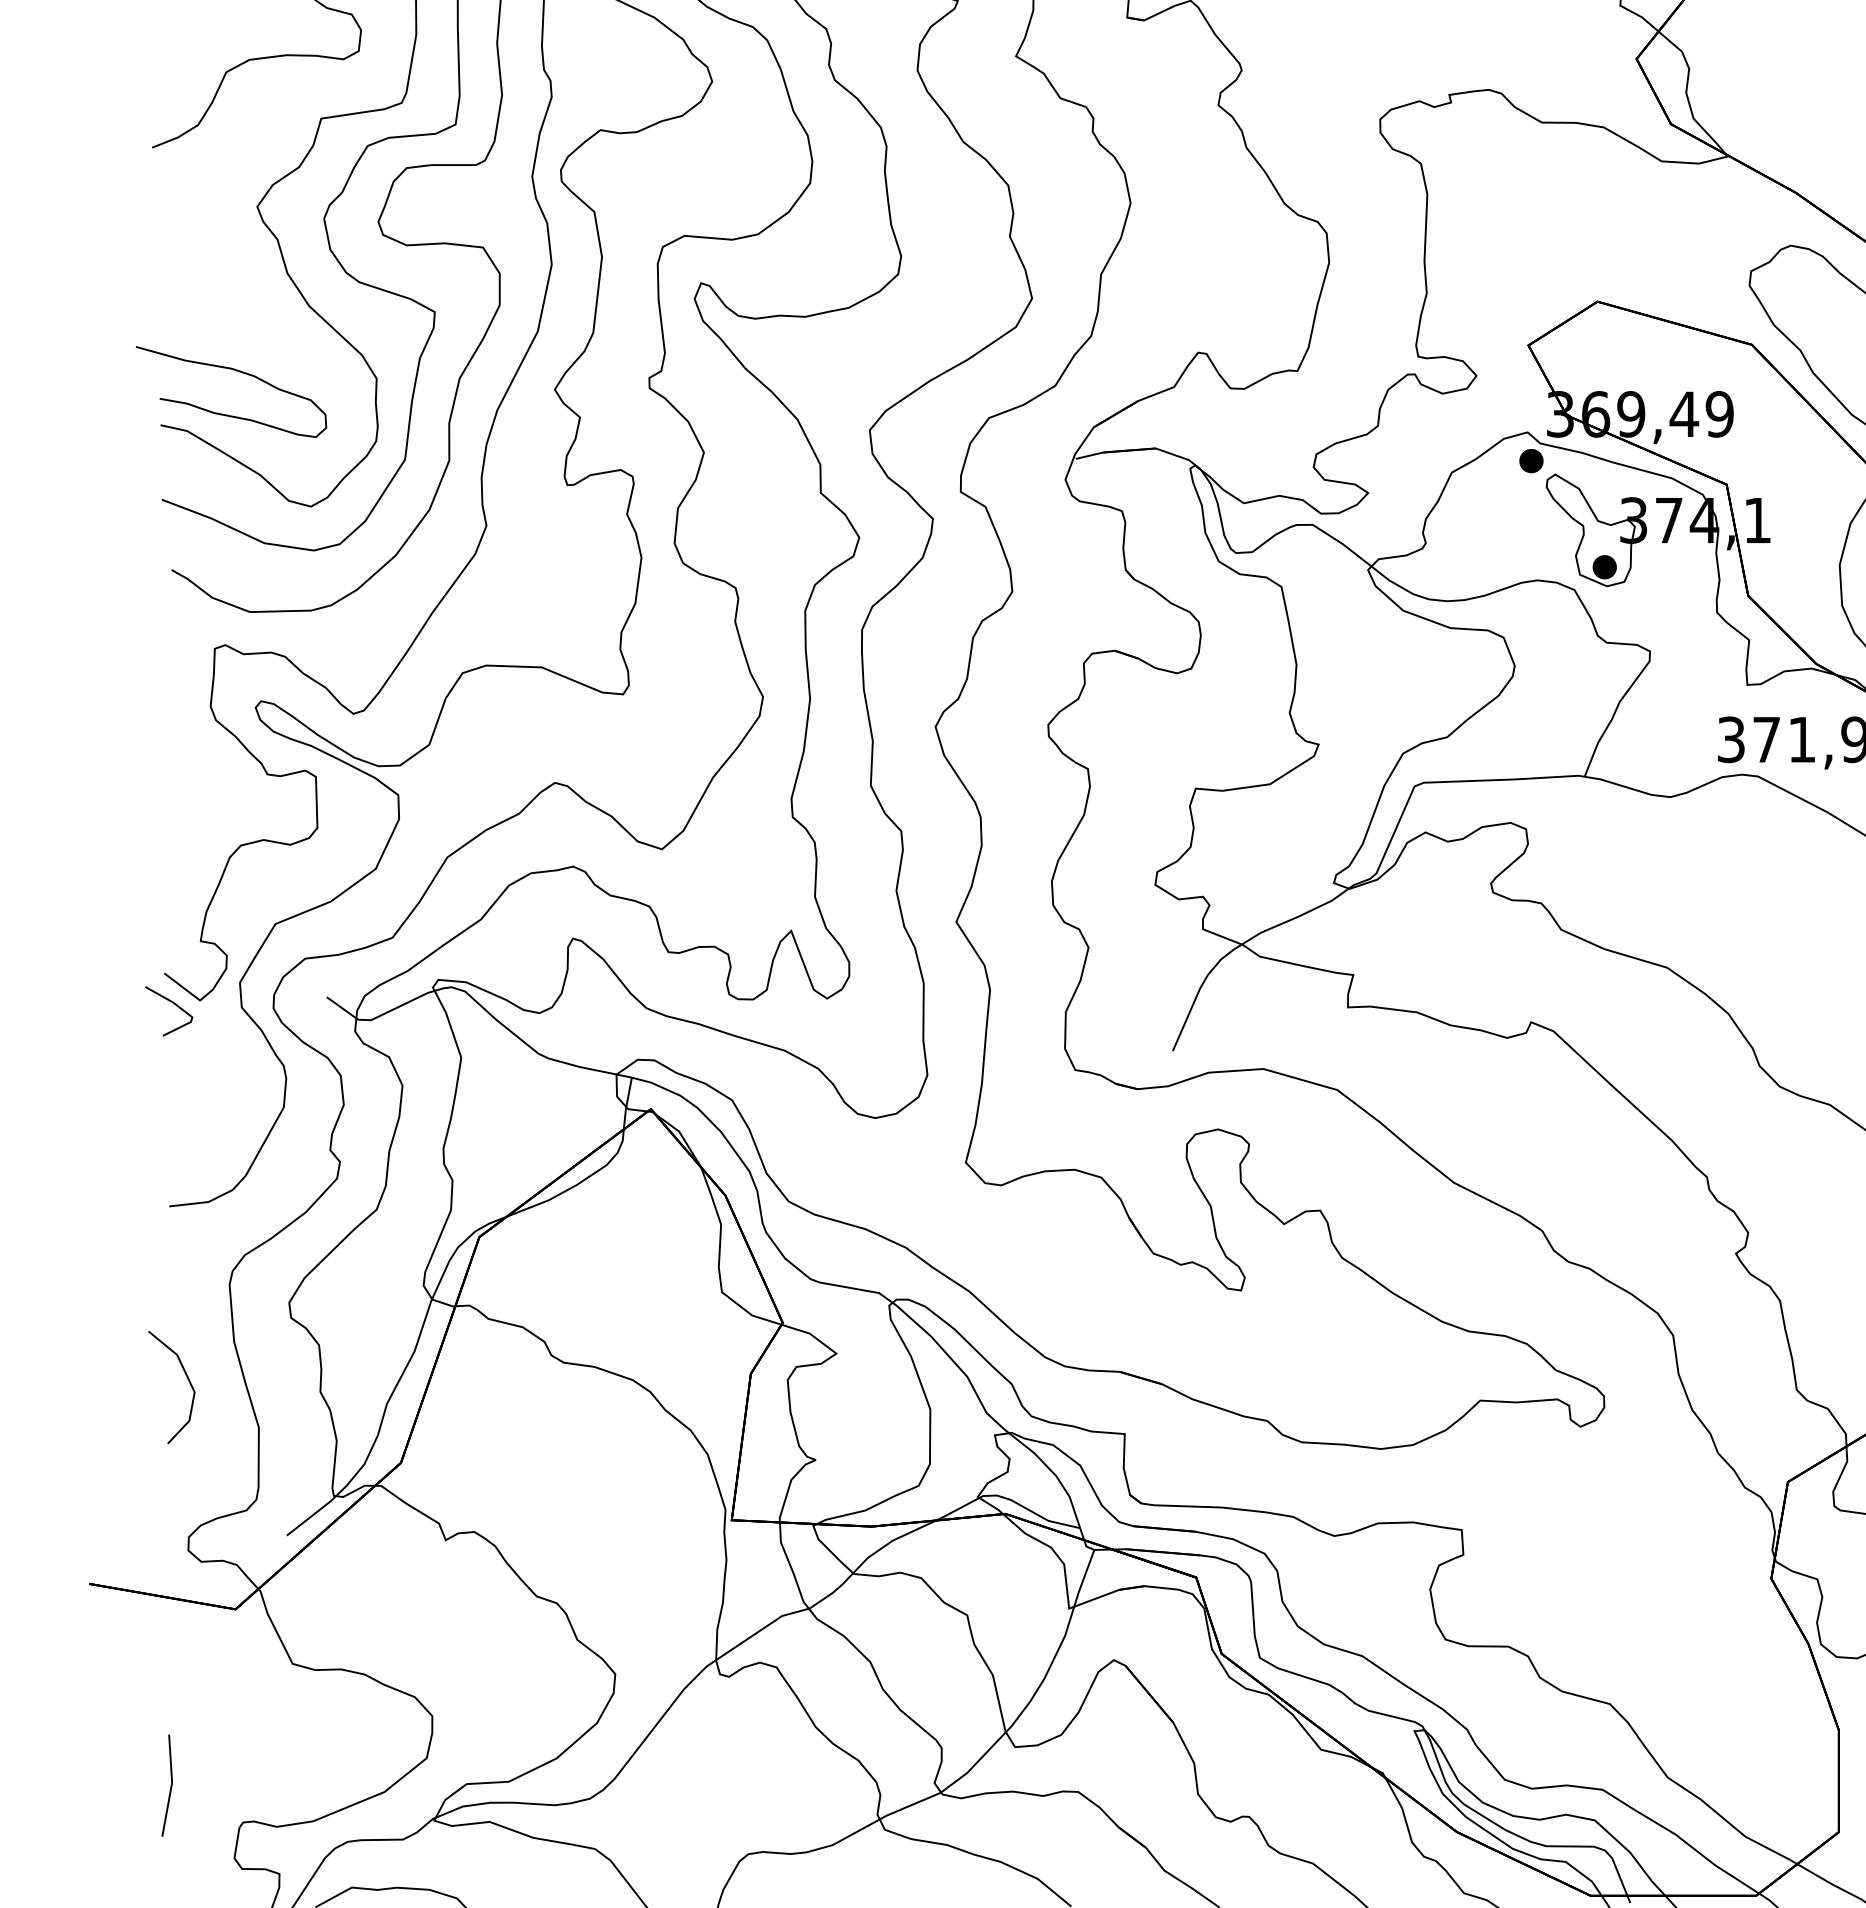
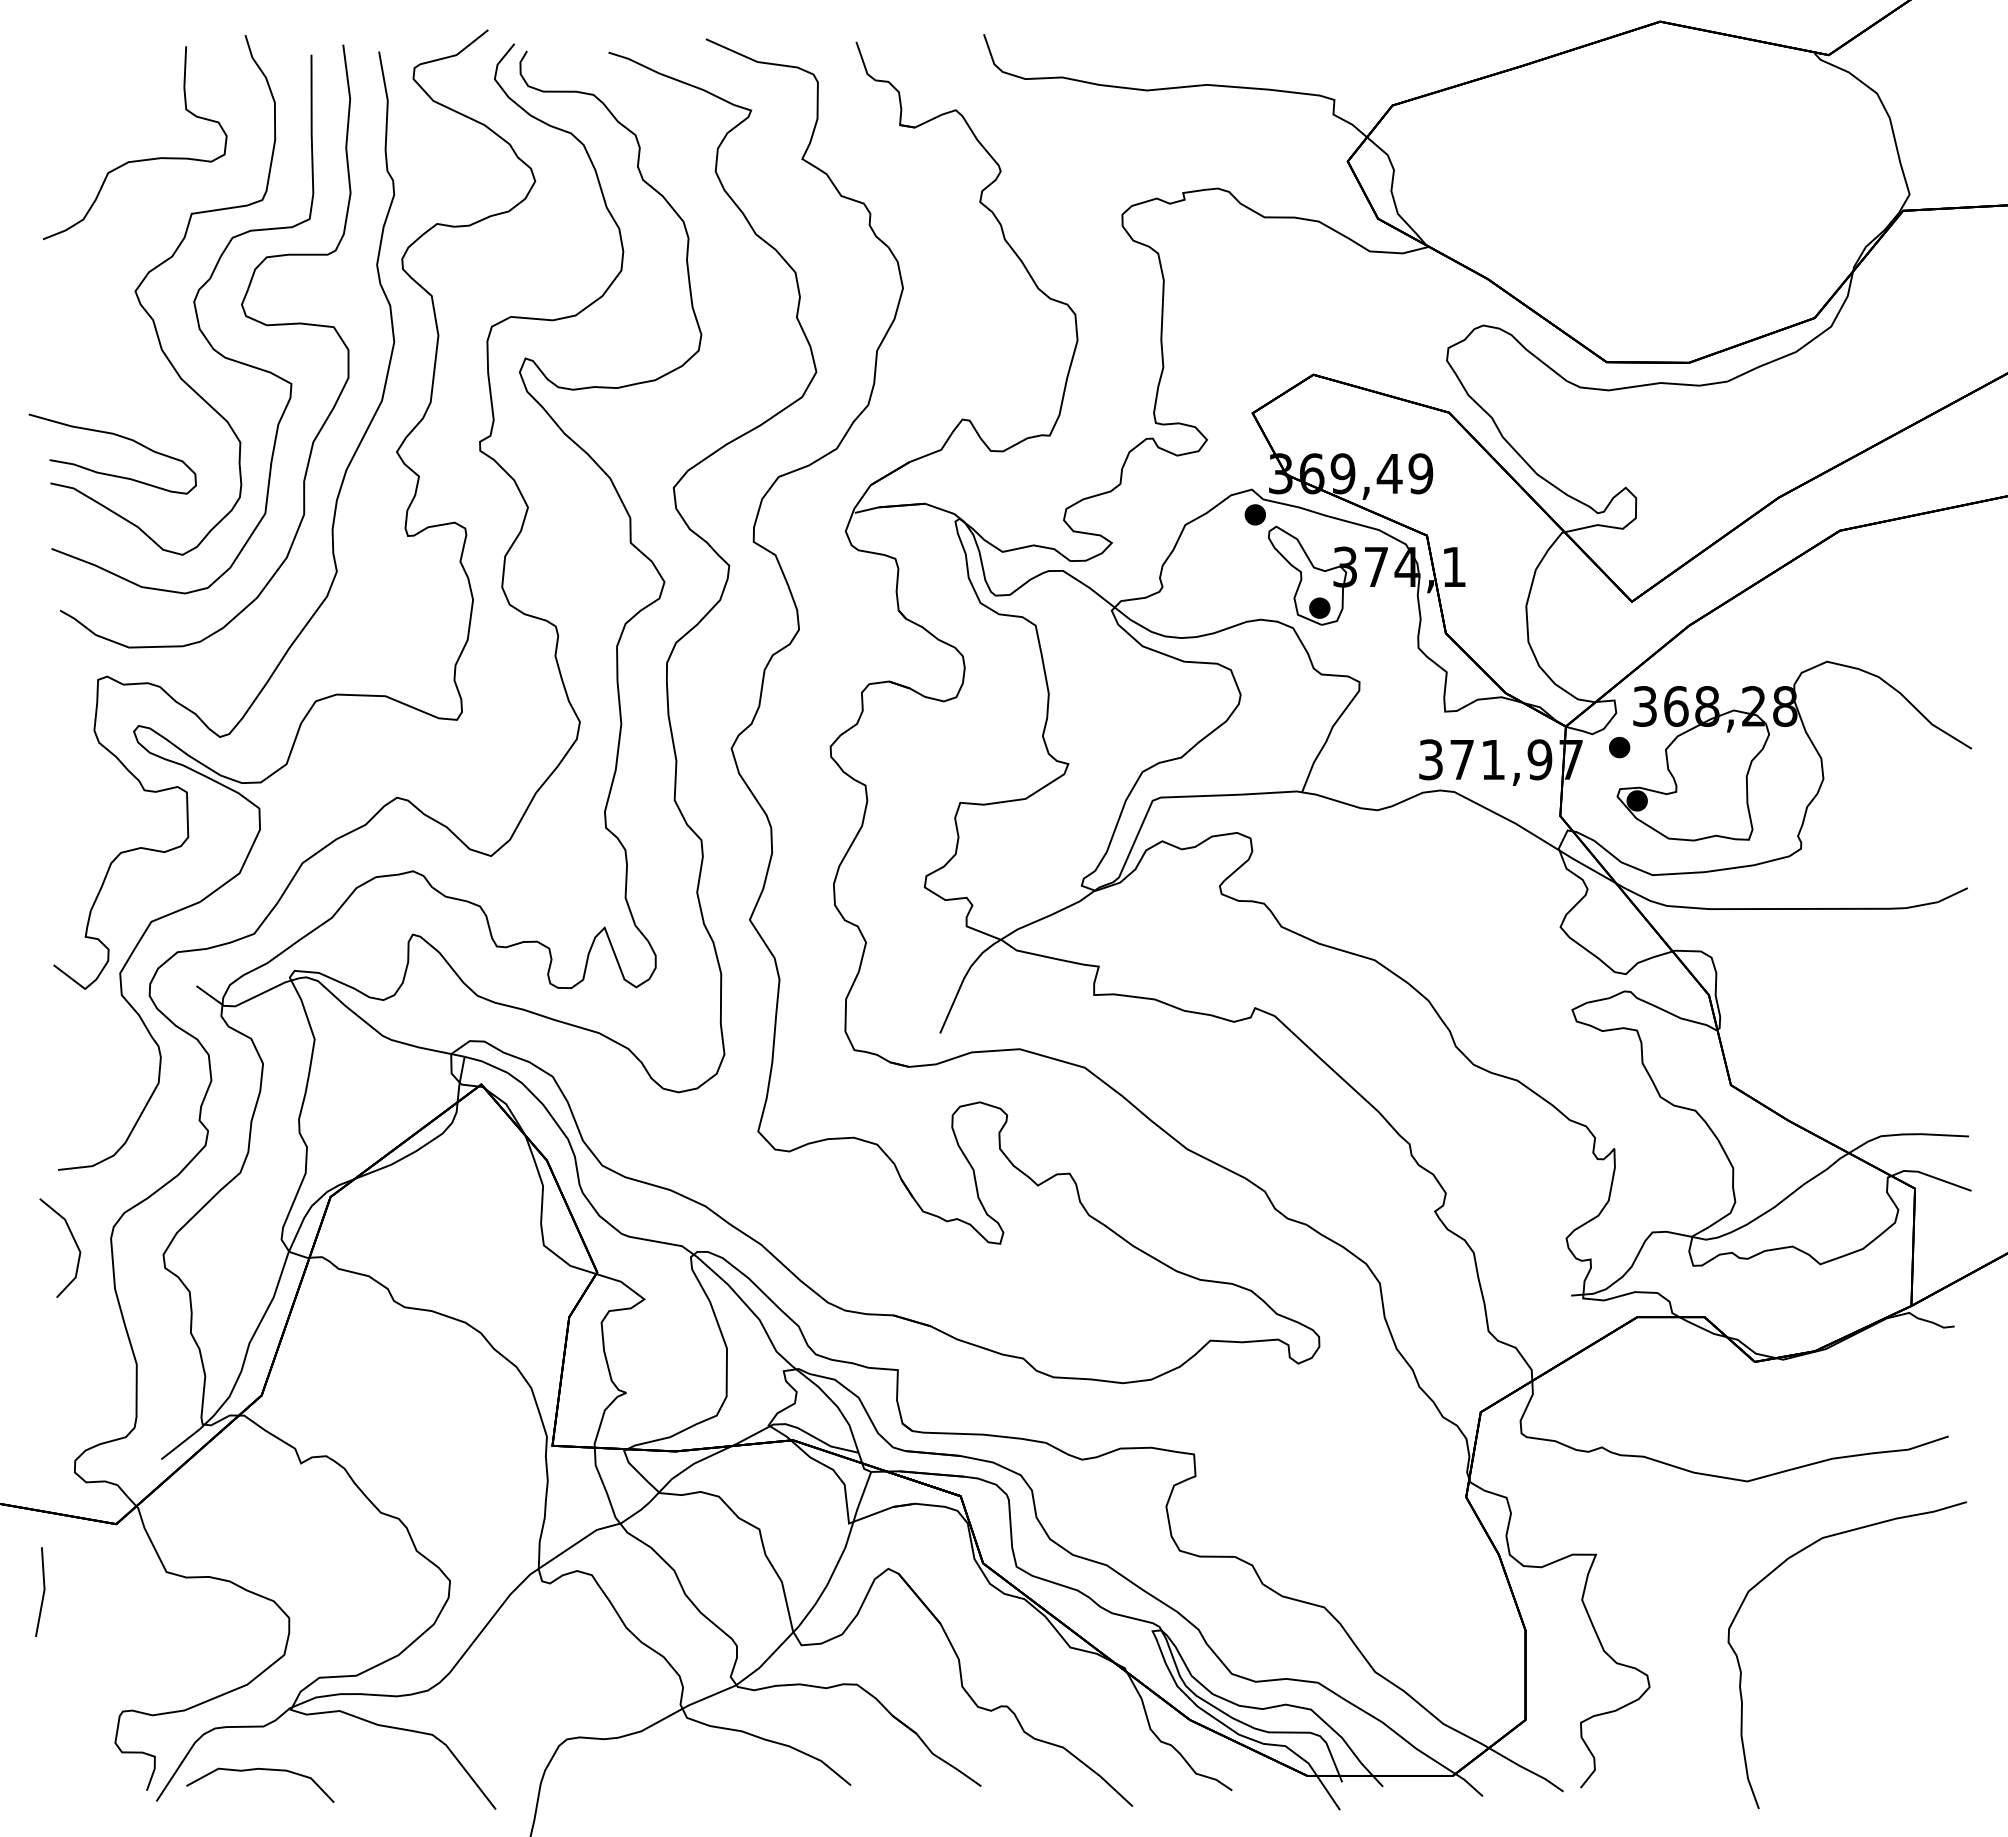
line: (172, 1003) -> (60, 991), removed
line: (186, 1378) -> (73, 1240), moved
line: (170, 1784) -> (43, 1591), moved

